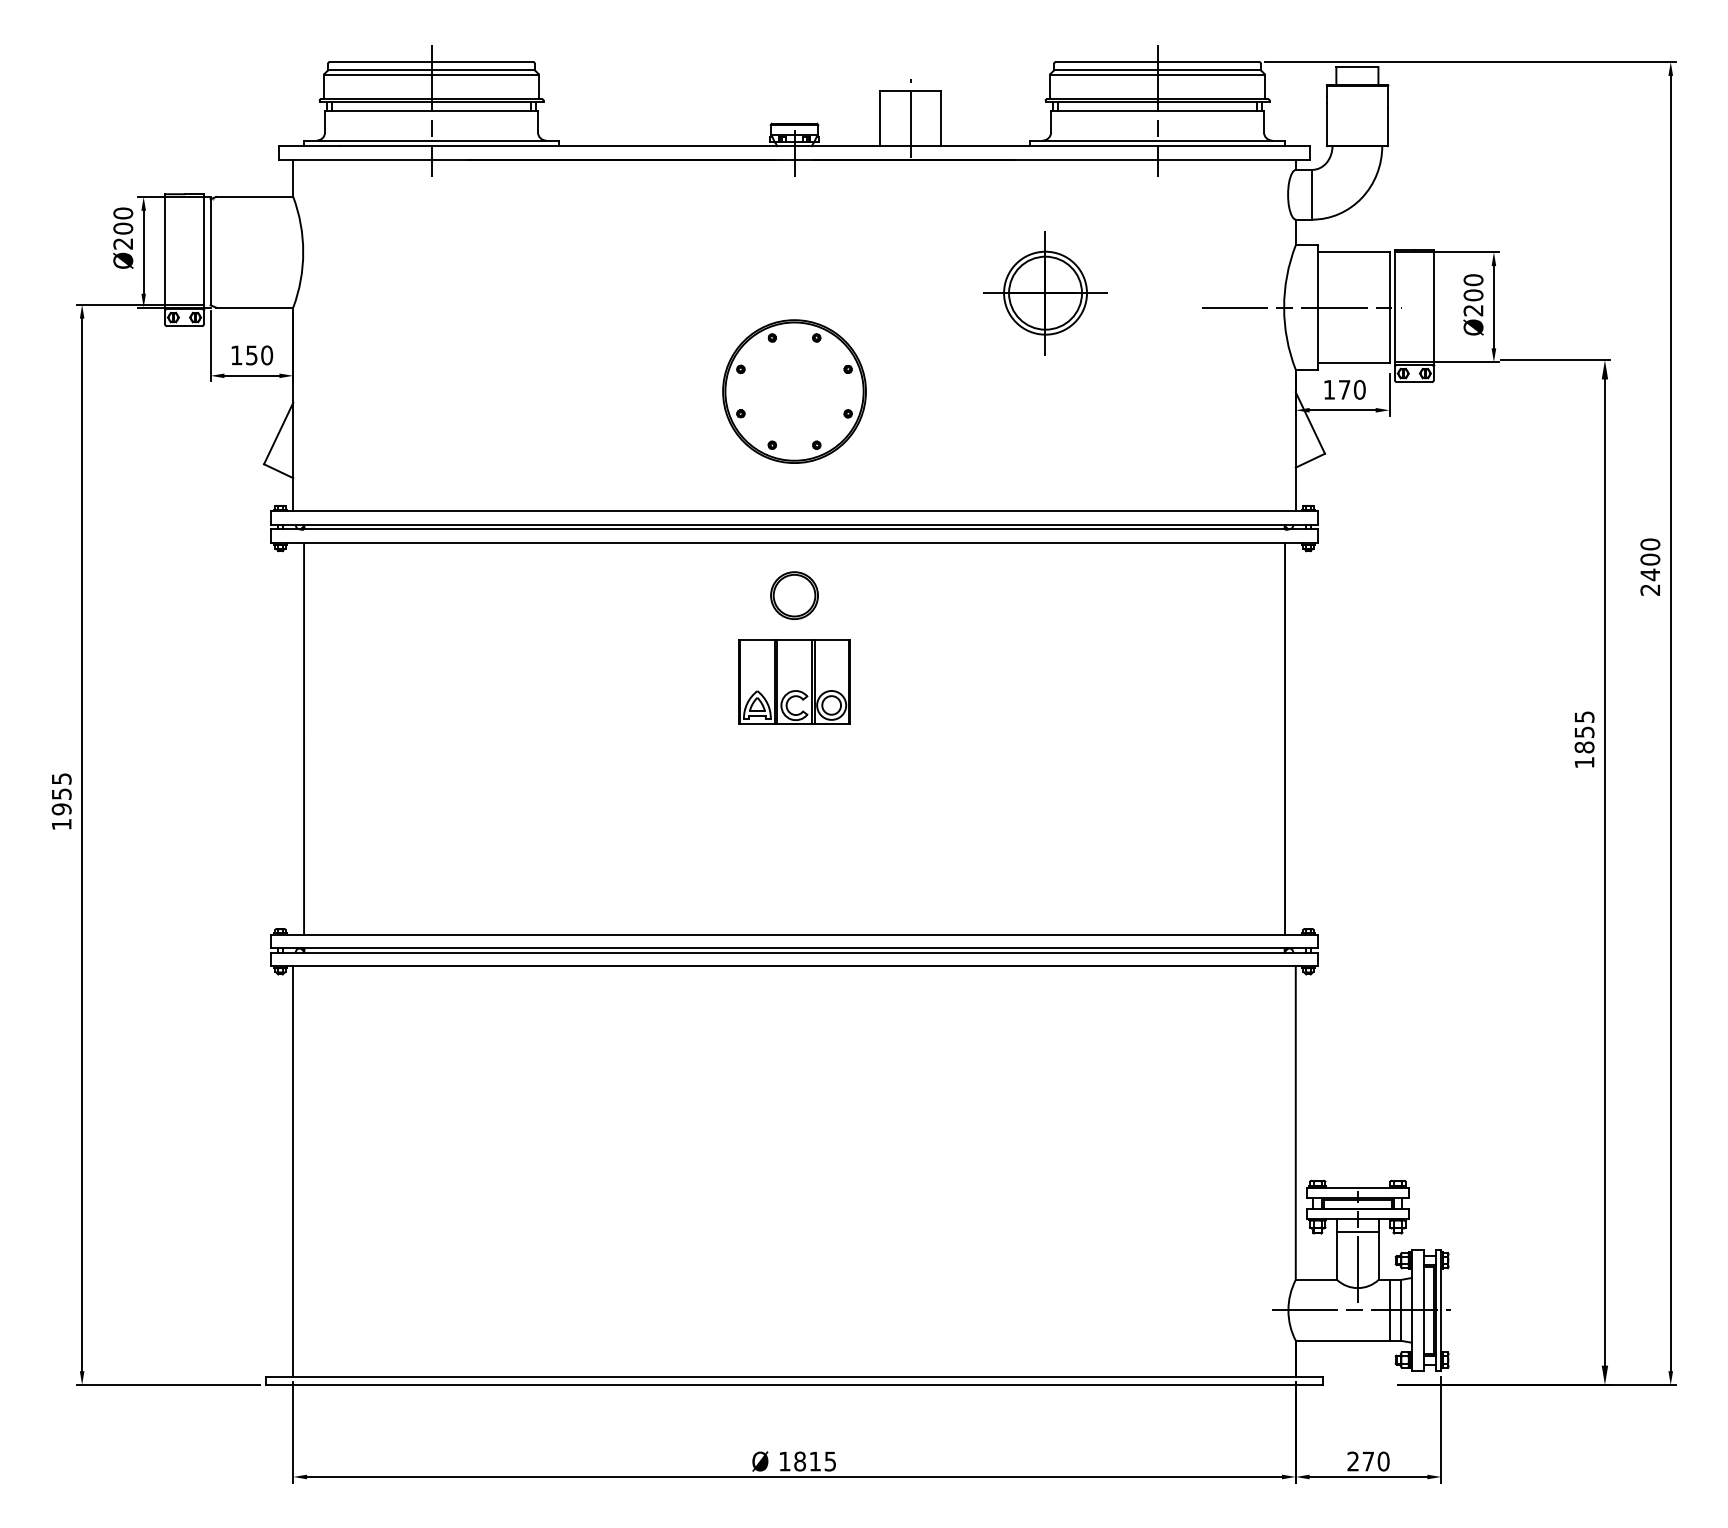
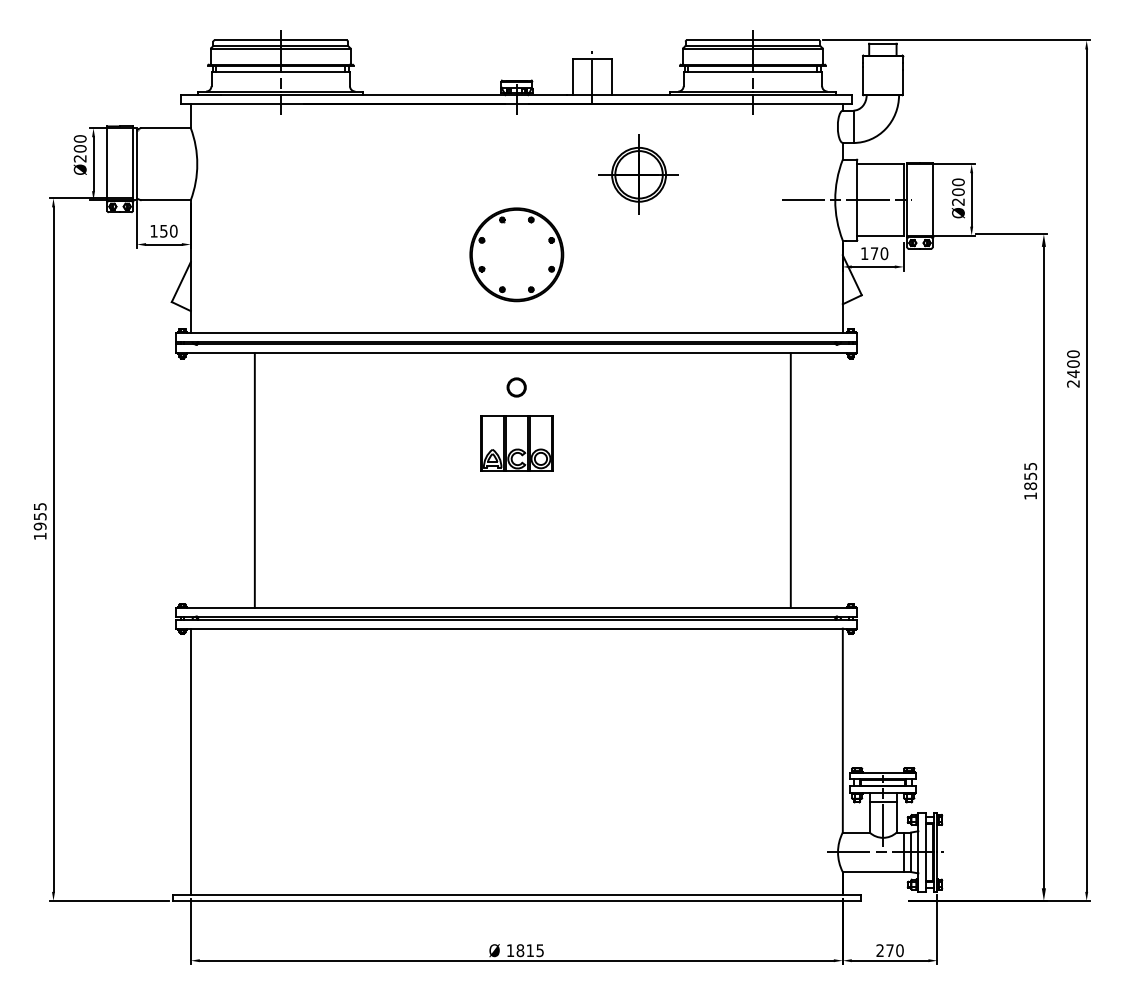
part: (1044, 292) -> (638, 174), moved
part: (794, 595) -> (516, 387), size x0.6
line: (303, 738) -> (254, 480), moved
line: (1284, 738) -> (790, 480), moved

